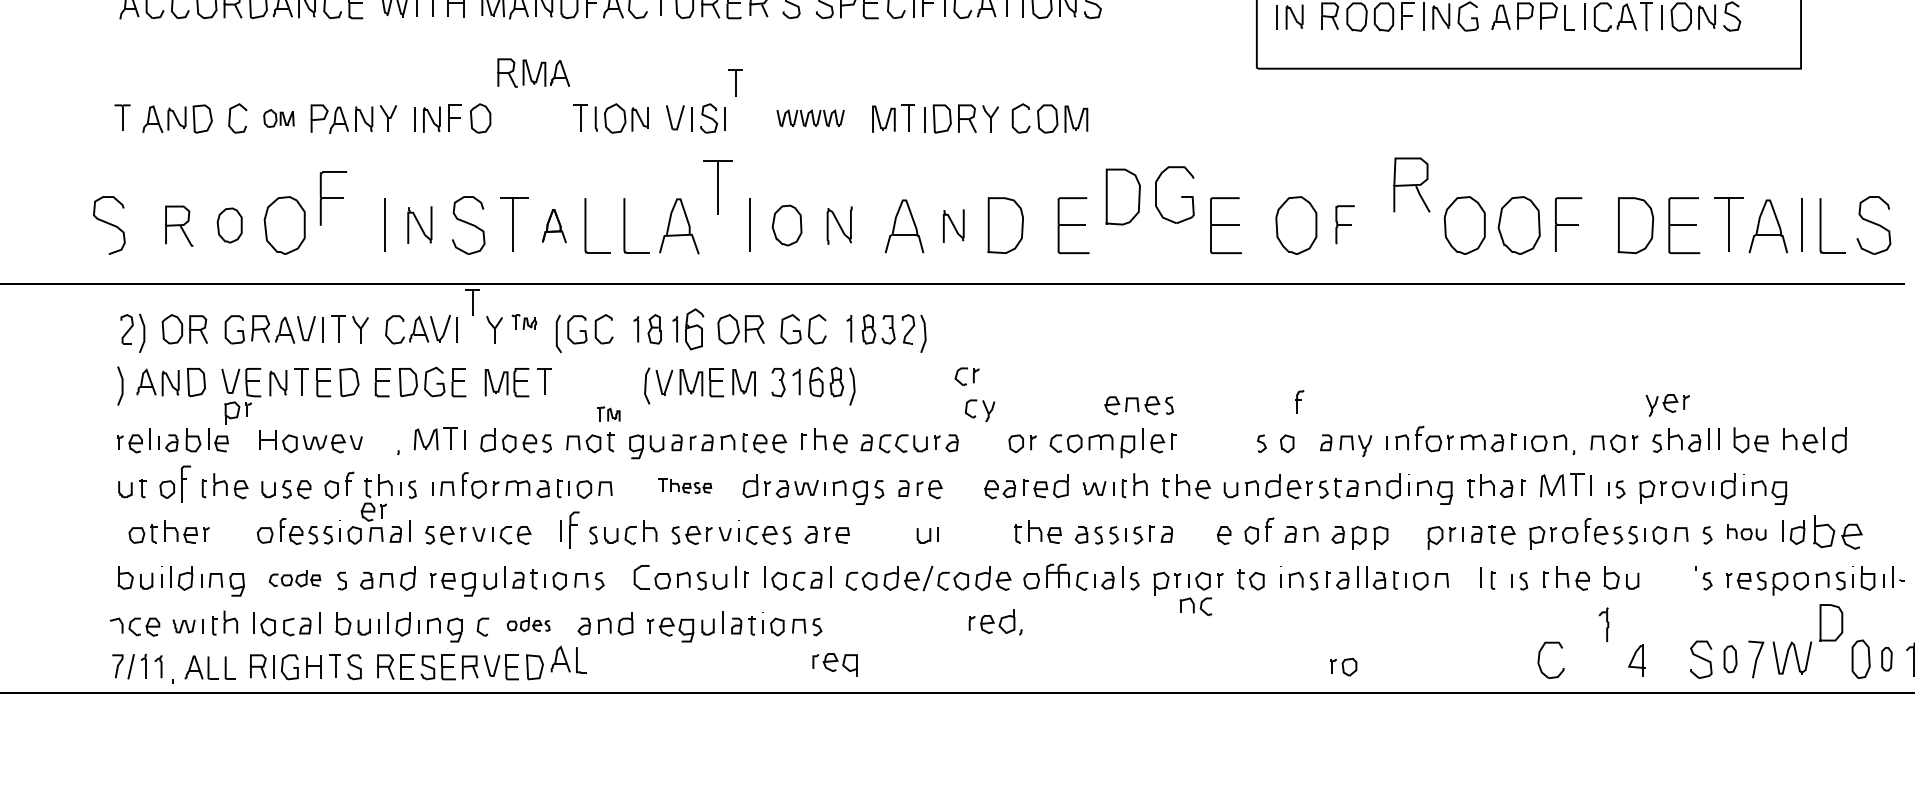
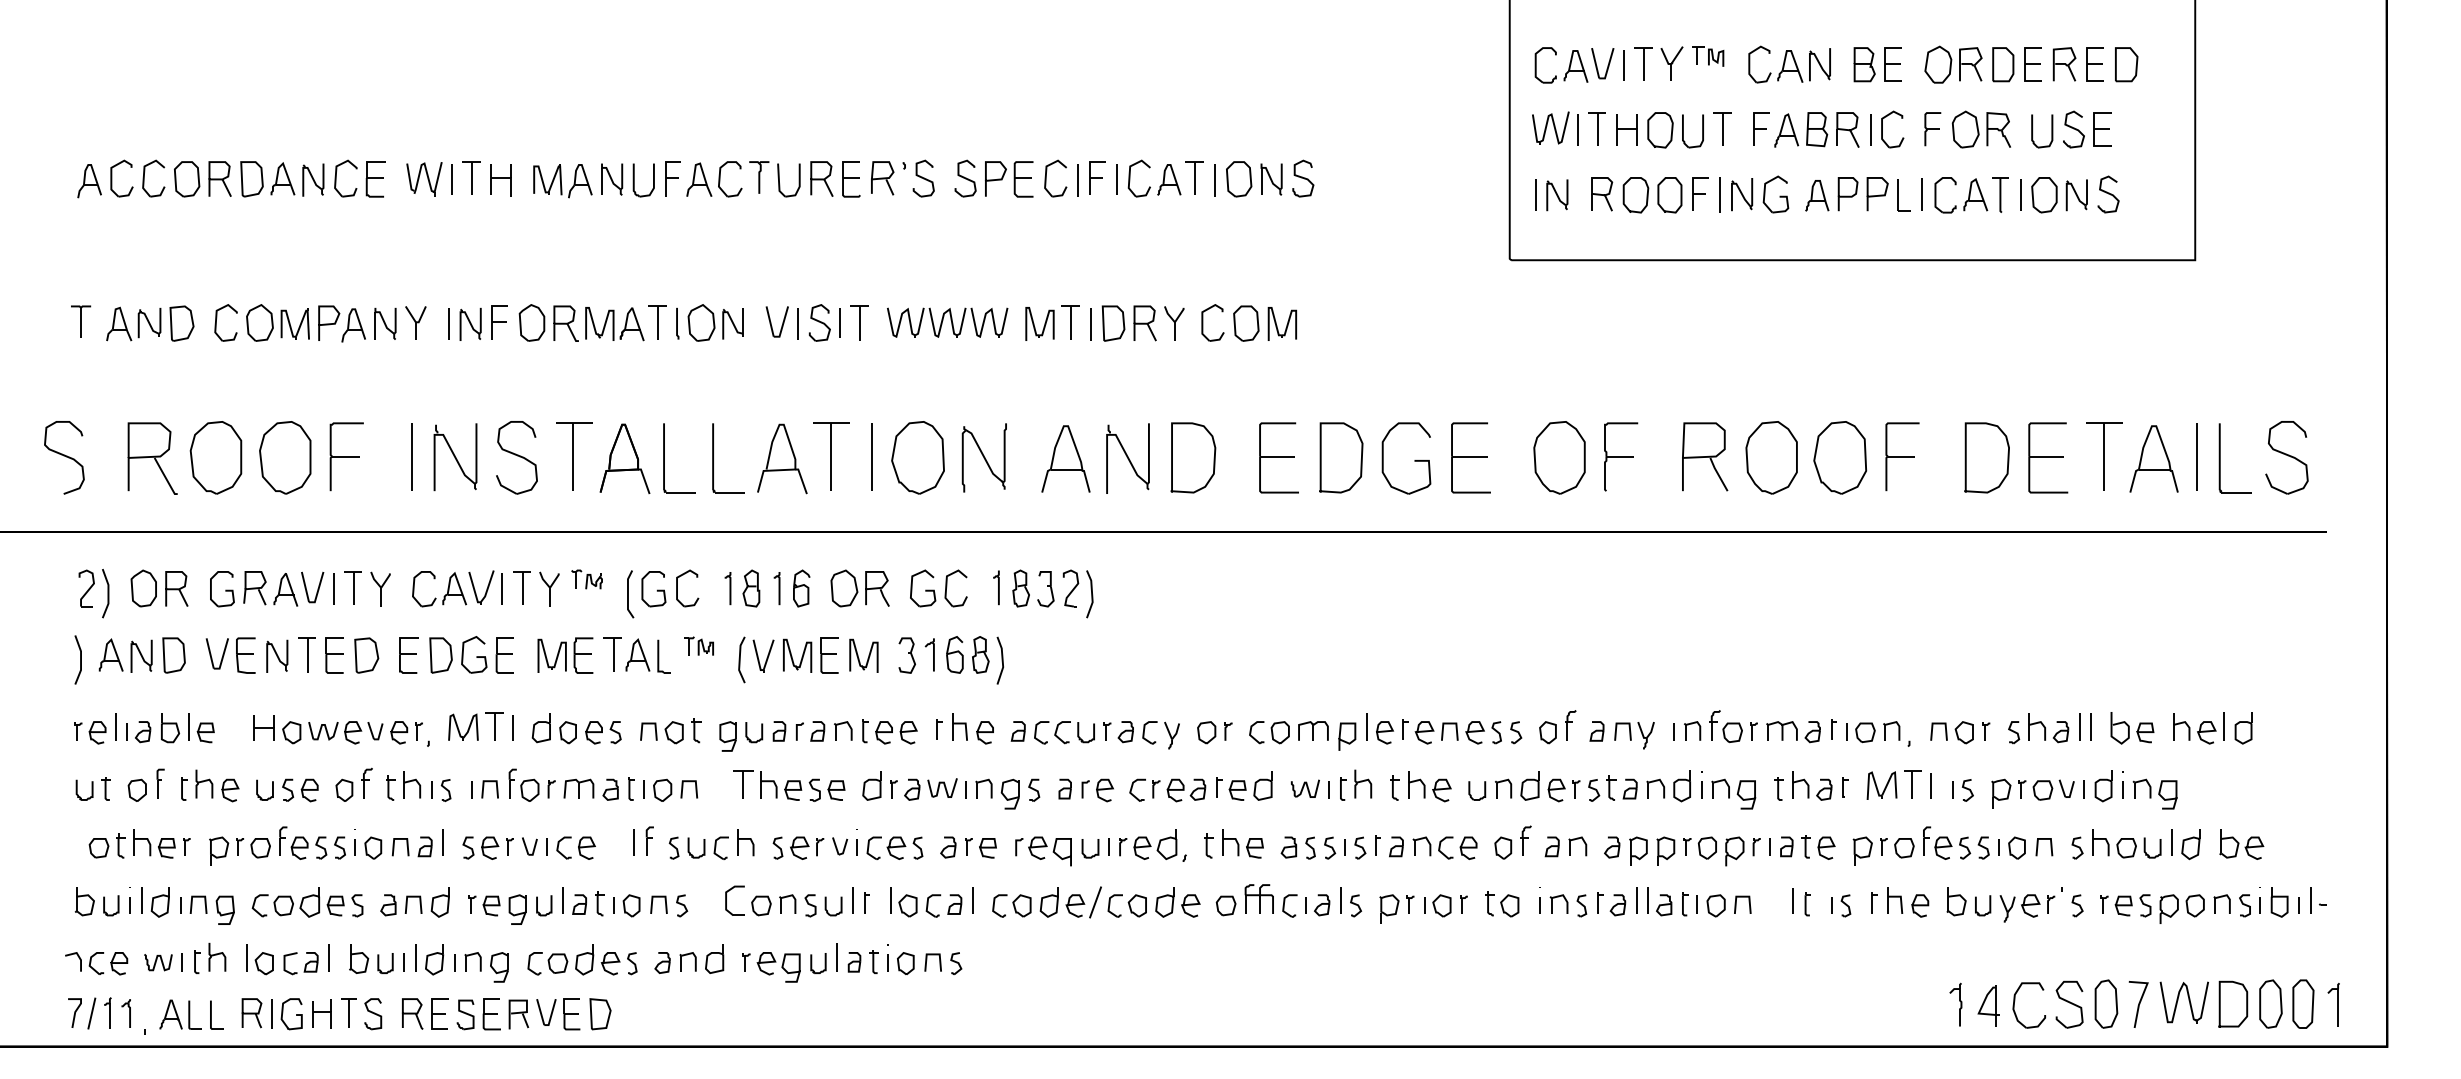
part: (533, 72) -> (598, 323), moved
part: (735, 82) -> (859, 322), moved
part: (278, 118) -> (277, 322), size x1.67
part: (810, 118) -> (947, 322), size x1.43
part: (1412, 184) -> (1705, 456), moved
part: (718, 187) -> (831, 456), moved
part: (1181, 196) -> (1414, 460), moved
part: (333, 198) -> (346, 456), moved
curve: (1138, 199) -> (1360, 460), moved
part: (1345, 224) -> (1621, 456), size x1.43
part: (229, 225) -> (215, 457), size x1.67
part: (419, 225) -> (455, 457), size x1.43
part: (786, 225) -> (917, 457), size x1.43
part: (839, 225) -> (983, 457), size x1.43
part: (179, 226) -> (152, 458), size x1.43
part: (554, 226) -> (624, 458), size x1.67
part: (953, 226) -> (1127, 458), size x1.67
part: (472, 302) -> (521, 587), moved
part: (694, 329) -> (801, 588), size x0.71
part: (973, 376) -> (1152, 789), moved
part: (1299, 402) -> (1570, 725), moved
part: (1138, 405) -> (1457, 732), moved
part: (1667, 405) -> (2027, 908), moved
part: (238, 412) -> (226, 850), moved
part: (608, 413) -> (698, 645), moved
part: (976, 415) -> (1156, 741), moved
part: (185, 484) -> (160, 783), size x0.62
part: (685, 485) -> (789, 785), size x1.67
part: (373, 511) -> (406, 732), moved
part: (573, 529) -> (649, 840), size x0.62
part: (1746, 531) -> (2126, 843), size x1.43
part: (1837, 532) -> (2241, 844), size x0.71
part: (294, 578) -> (297, 902), size x1.43
part: (1195, 606) -> (1432, 847), moved
part: (995, 622) -> (1152, 845), moved
curve: (1821, 622) -> (2220, 1003), moved
part: (528, 623) -> (592, 959), size x1.67
part: (1603, 624) -> (1955, 1004), moved
part: (1540, 657) -> (2015, 1001), moved
part: (1730, 658) -> (2106, 1003), size x1.43
part: (1886, 658) -> (2303, 1003), size x1.67
part: (568, 659) -> (647, 655), moved
part: (835, 665) -> (1043, 851), moved
part: (1343, 666) -> (1699, 847), moved

